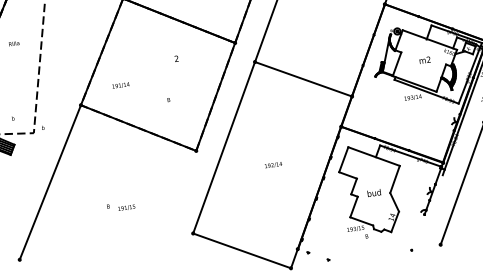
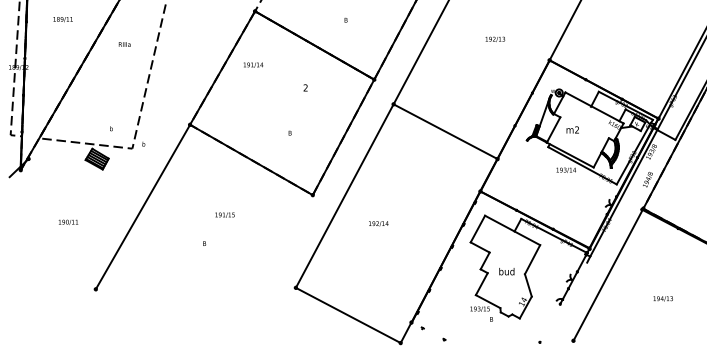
text: (424, 59) -> (572, 129), moved
text: (120, 85) -> (253, 64), moved
text: (273, 164) -> (378, 223), moved
text: (126, 207) -> (224, 214), moved

